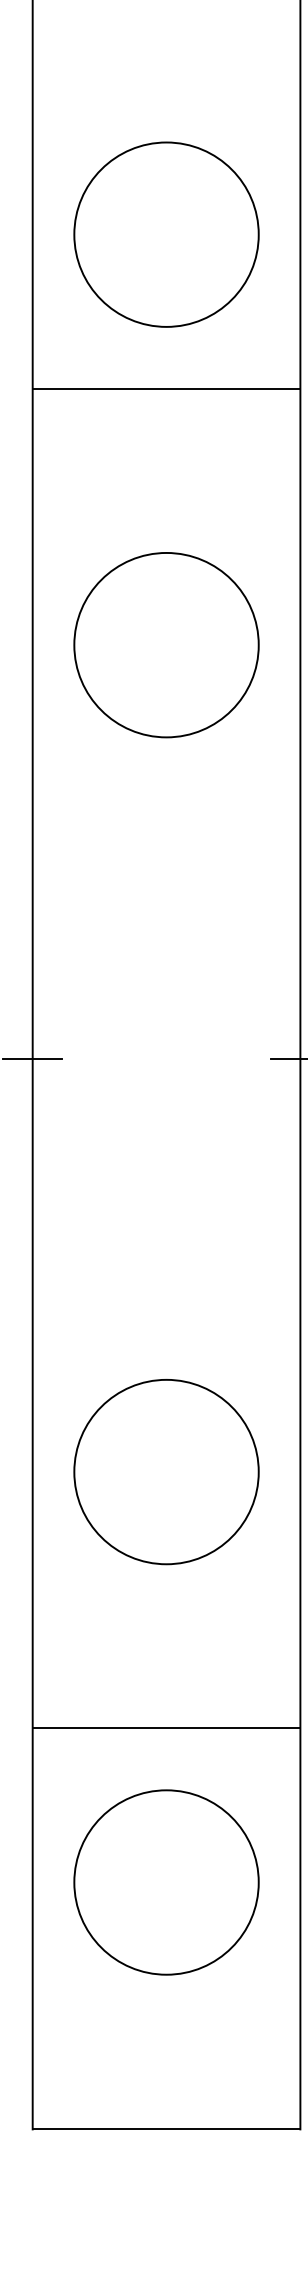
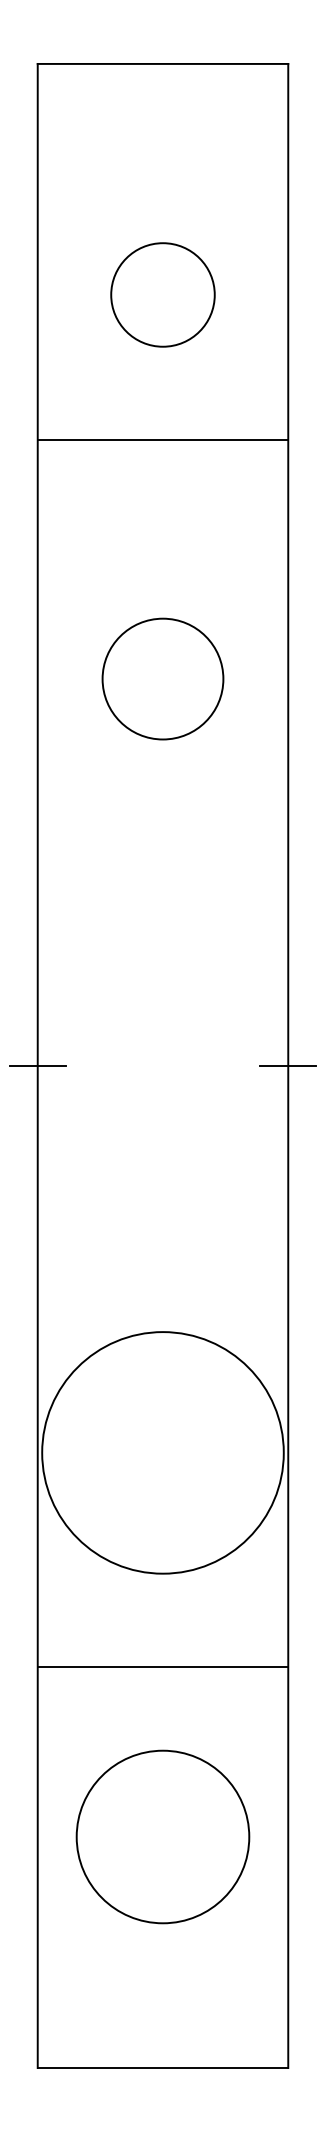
circle: (166, 234) -> (162, 294), size x0.6
circle: (166, 644) -> (162, 678), size x0.7
circle: (166, 1471) -> (162, 1452), size x1.4
line: (166, 1728) -> (162, 1667), moved

